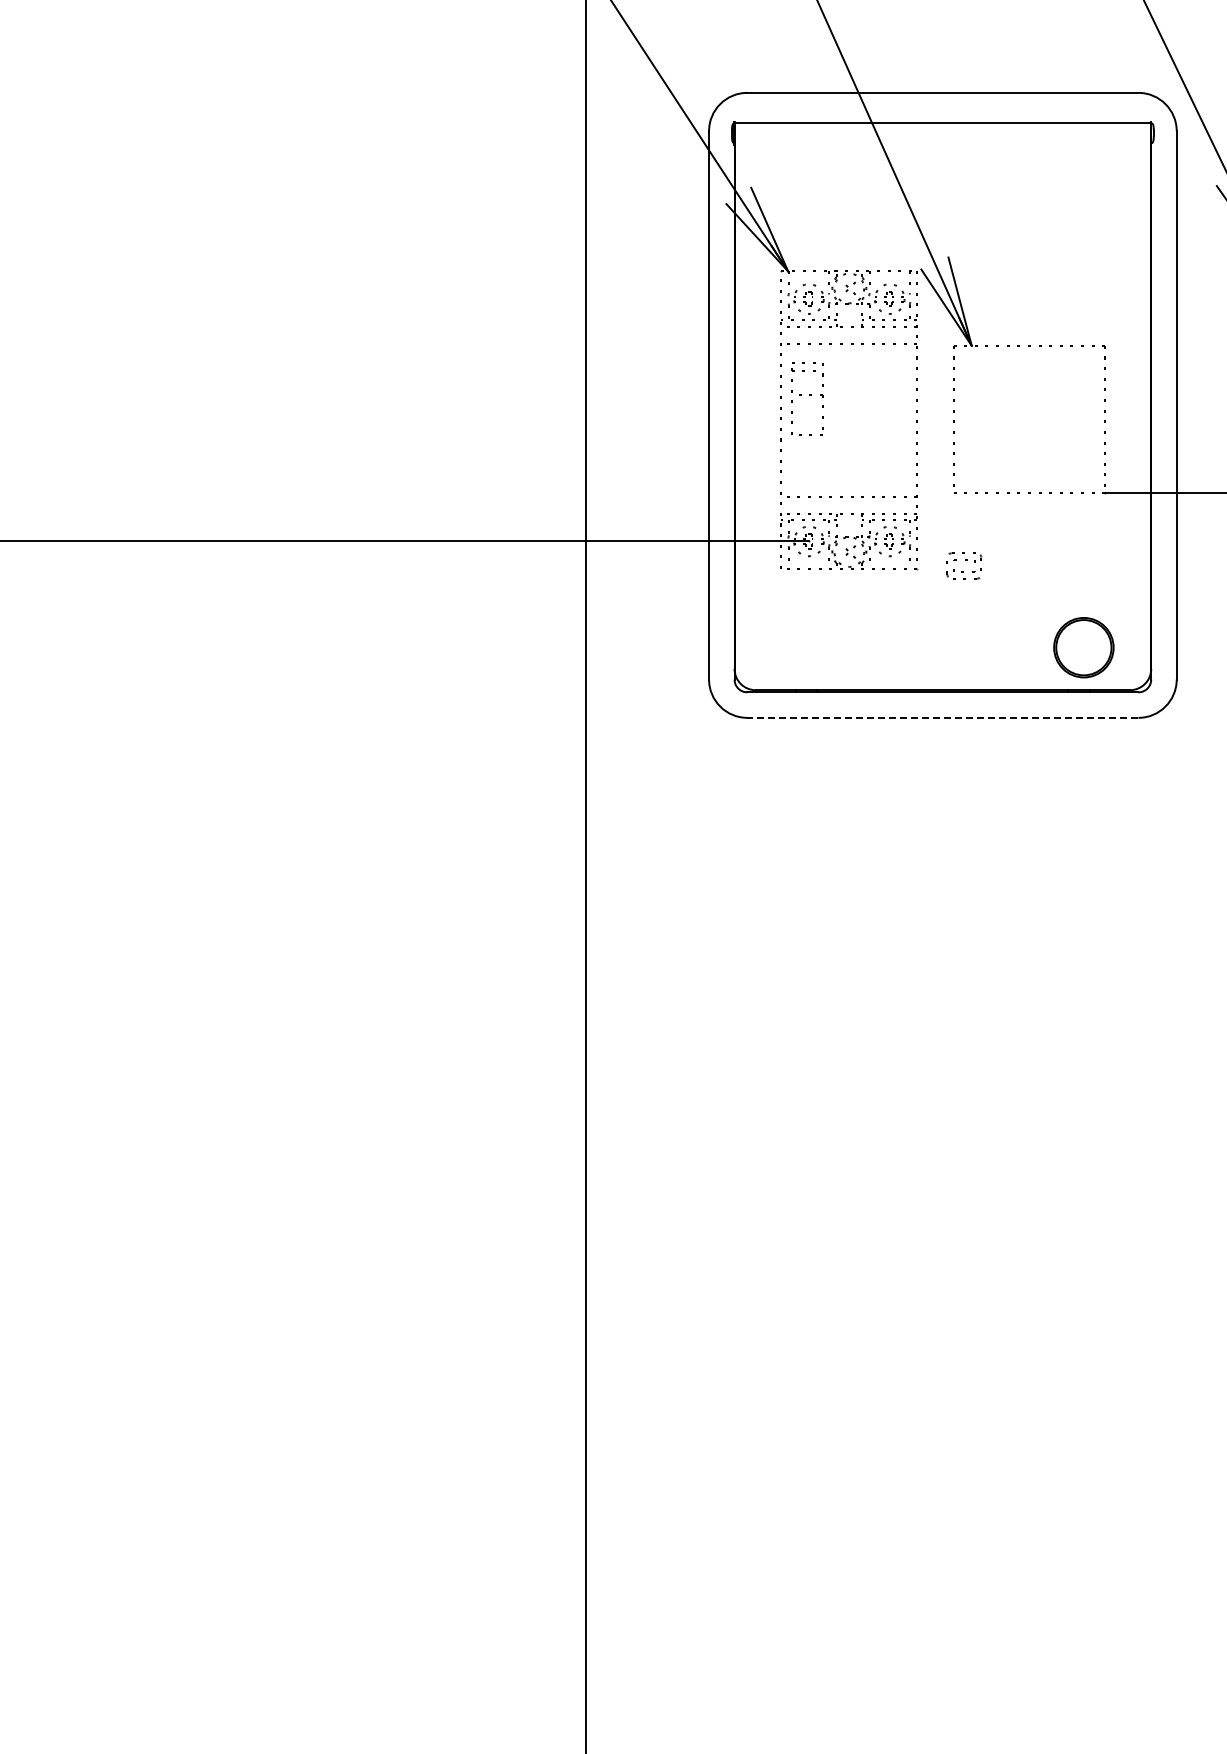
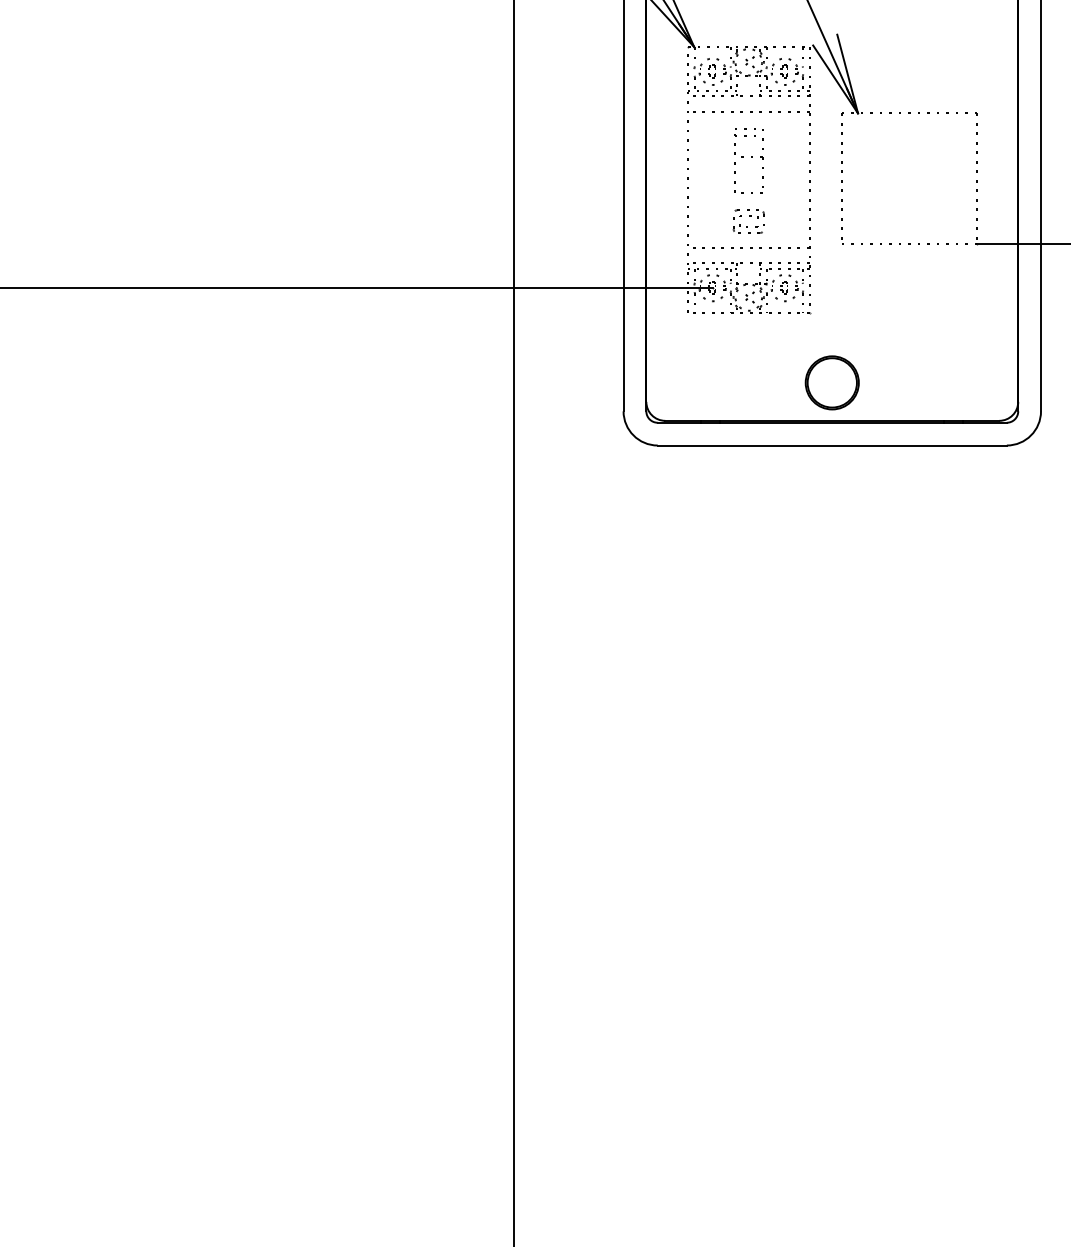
part: (807, 398) -> (748, 160), moved
part: (964, 565) -> (748, 221), moved
part: (1083, 647) -> (831, 382), moved
line: (942, 717) -> (831, 445), dashed -> solid

